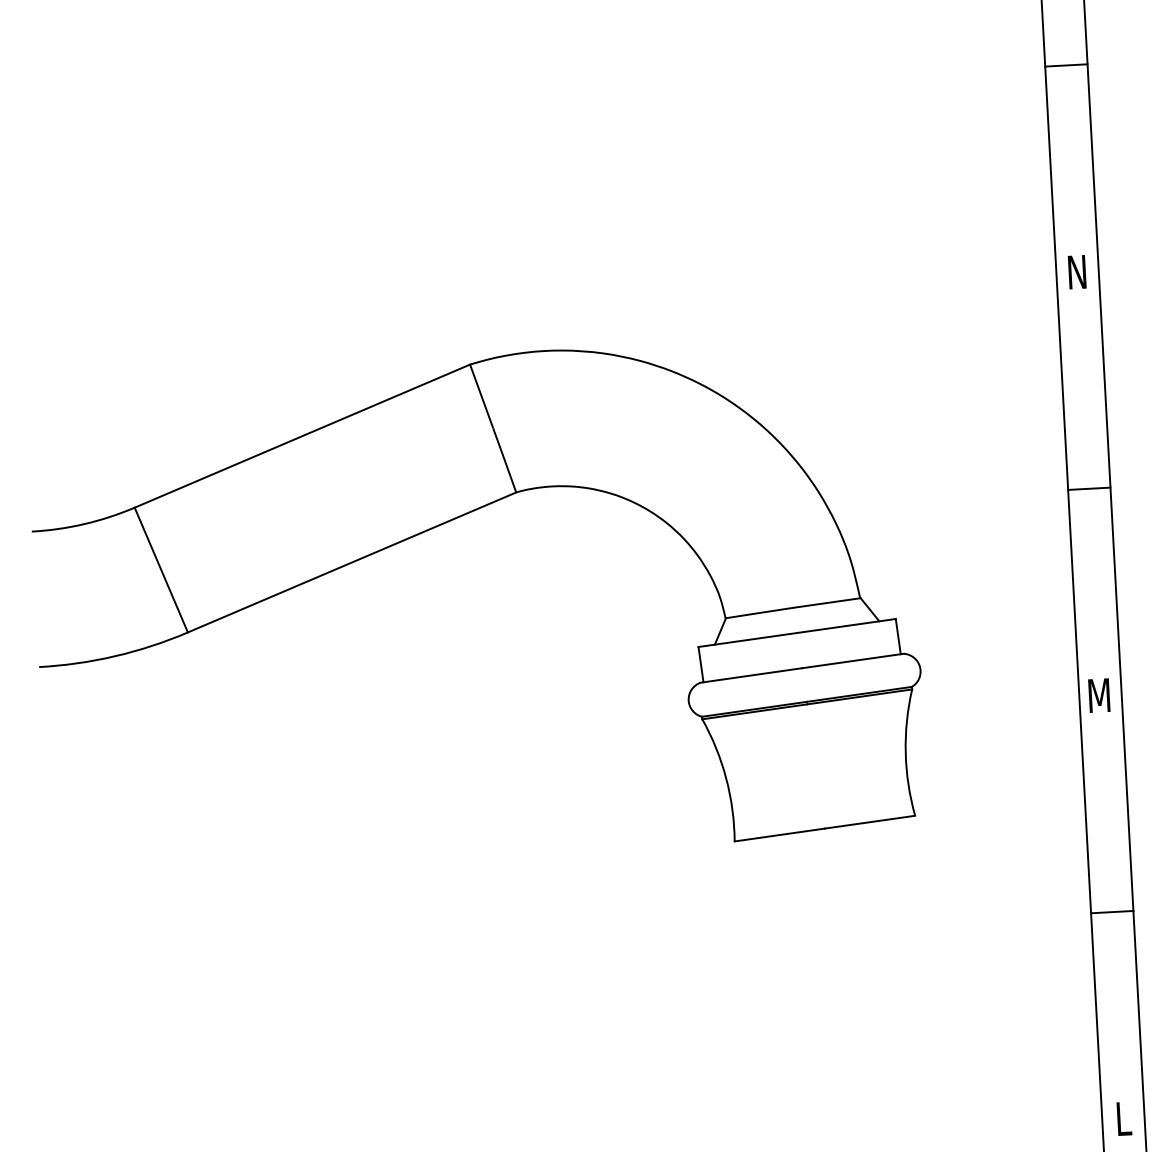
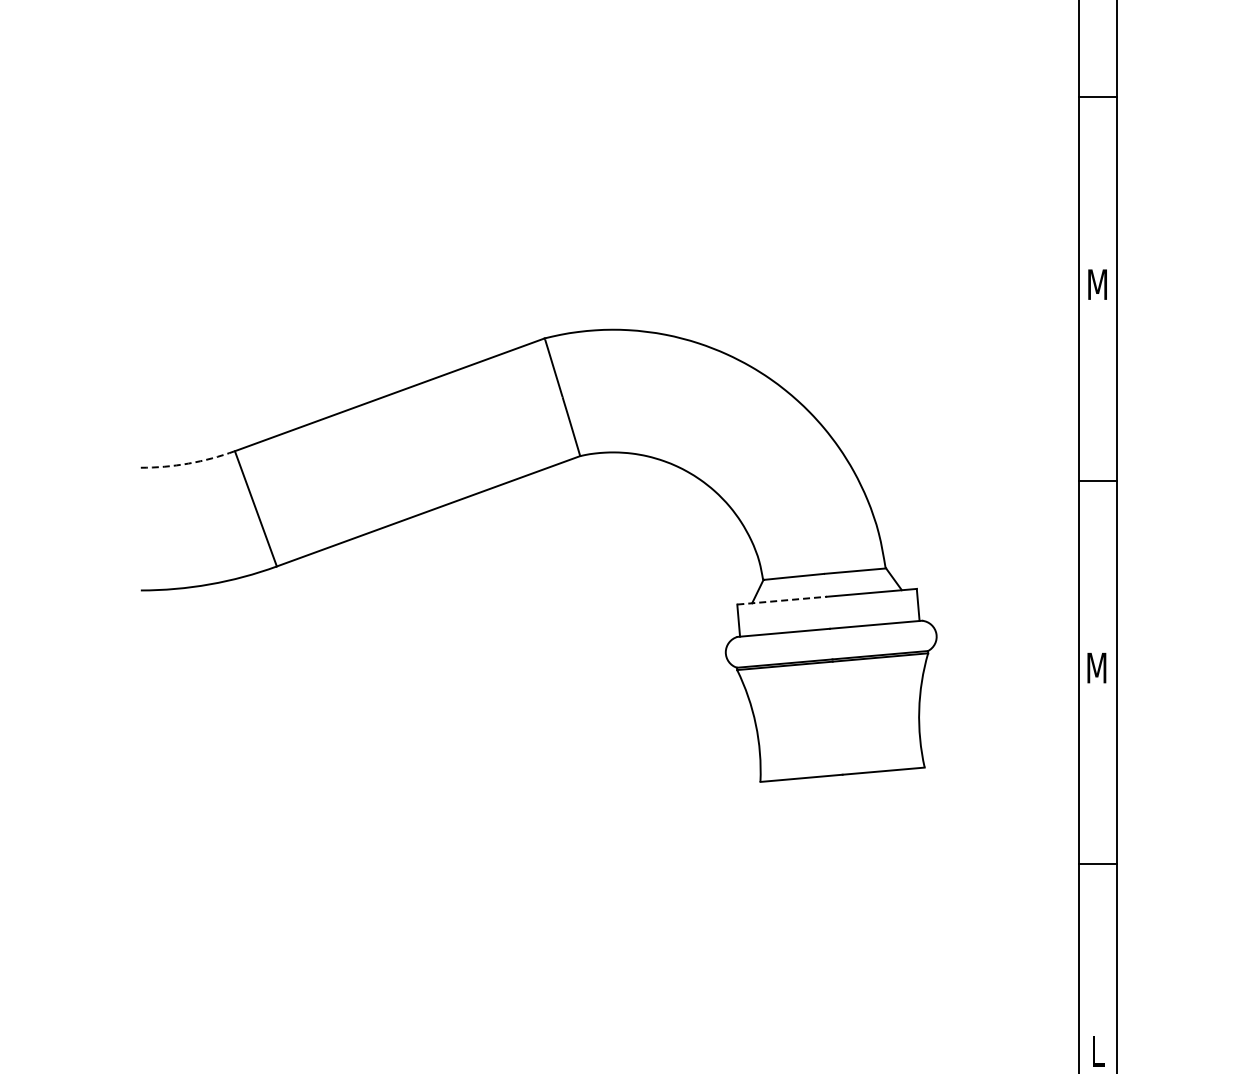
text: (1077, 272) -> (1097, 284), N -> M
arc: (84, 524) -> (188, 463), solid -> dashed
line: (748, 639) -> (782, 600), solid -> dashed

